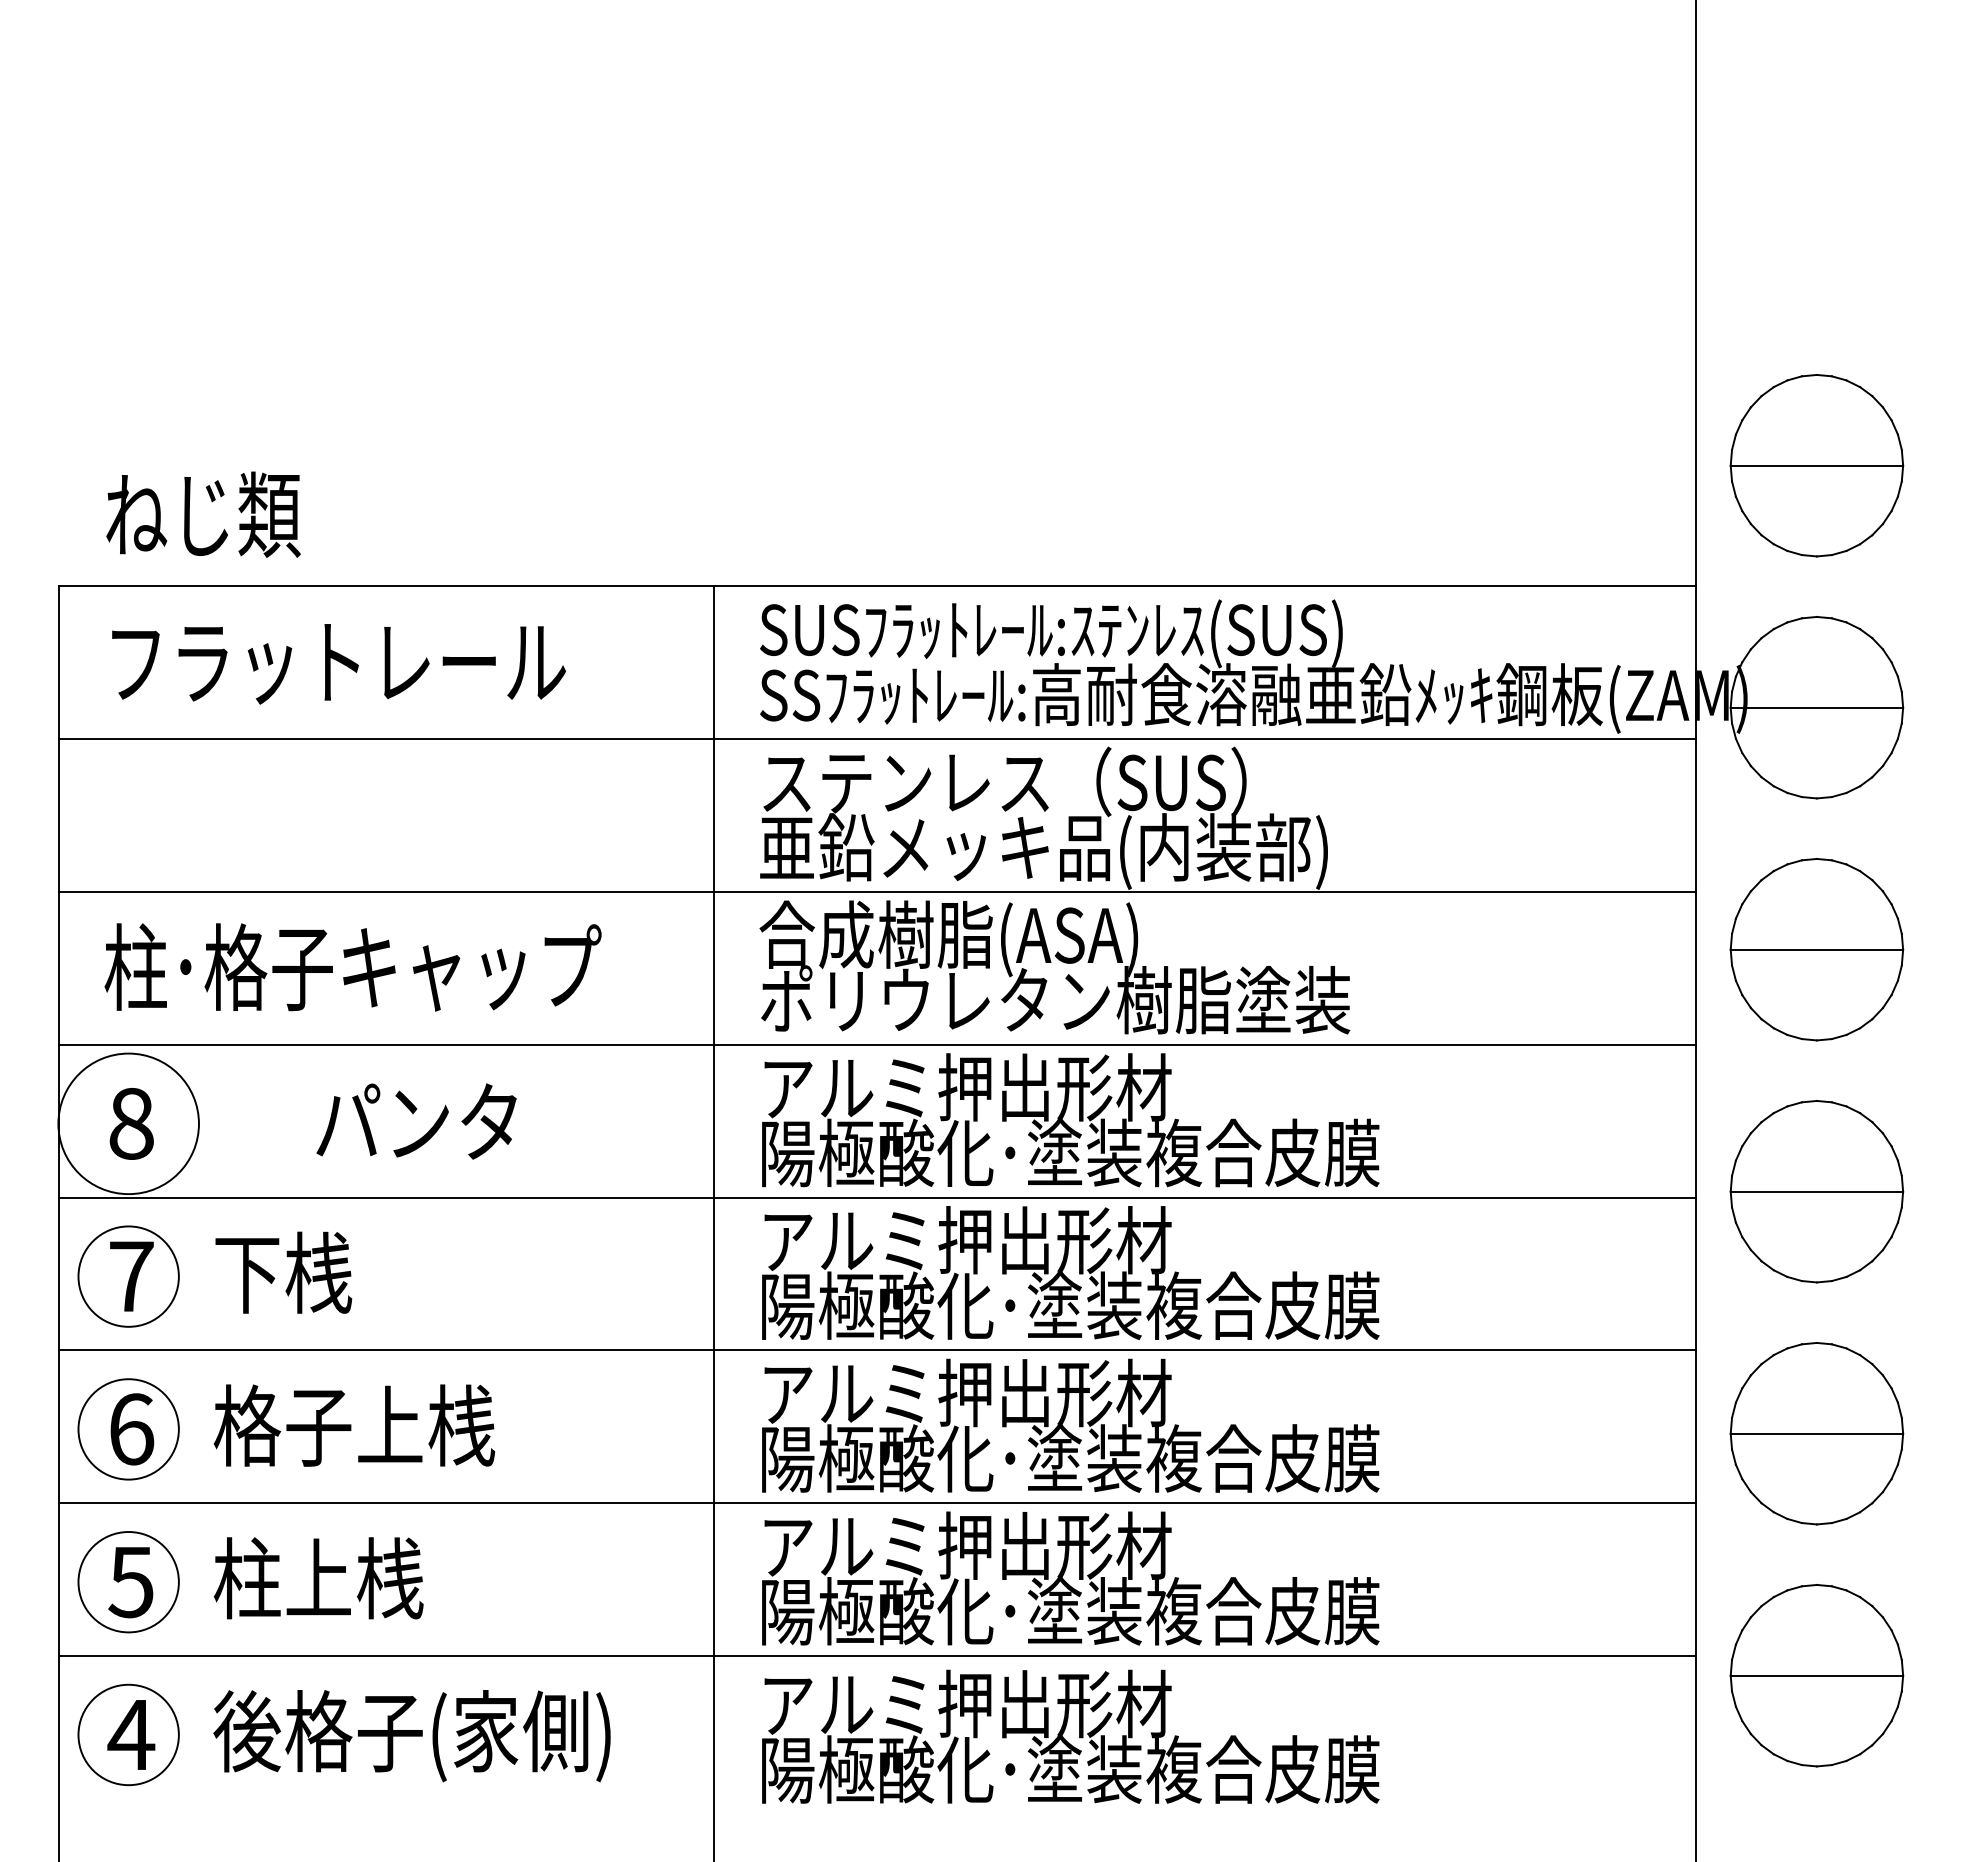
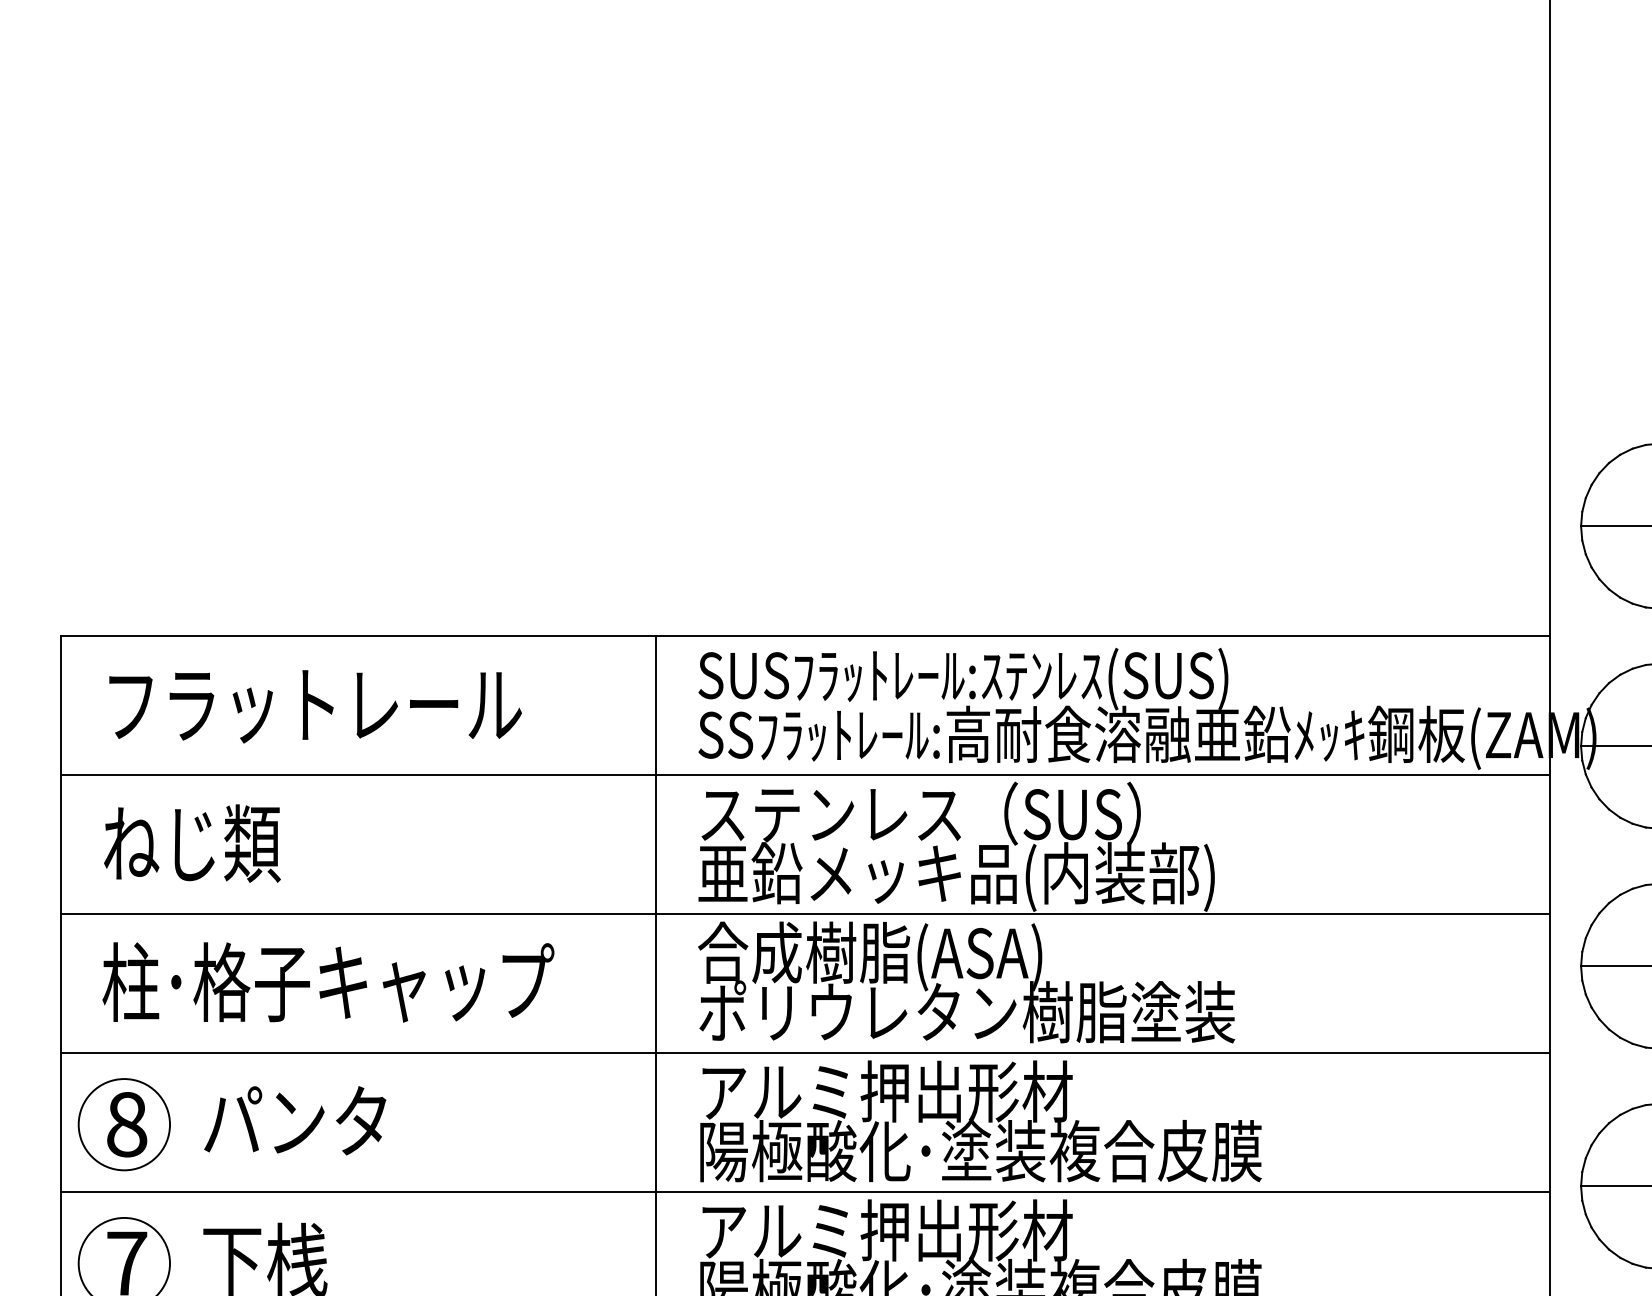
text: (203, 514) -> (192, 843), moved
text: (416, 1121) -> (295, 1120), moved
circle: (128, 1123) -> (124, 1124), size x0.71

